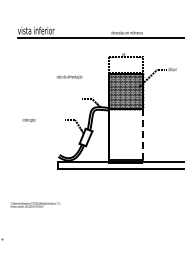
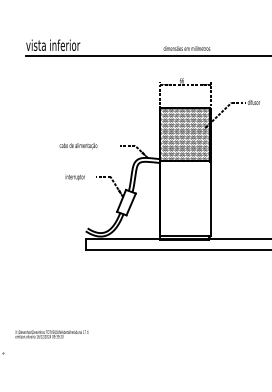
text: (69, 77) -> (78, 146), moved
text: (28, 120) -> (74, 177), moved
line: (143, 134) -> (211, 198), dashed -> solid
text: (35, 204) -> (52, 333), moved

